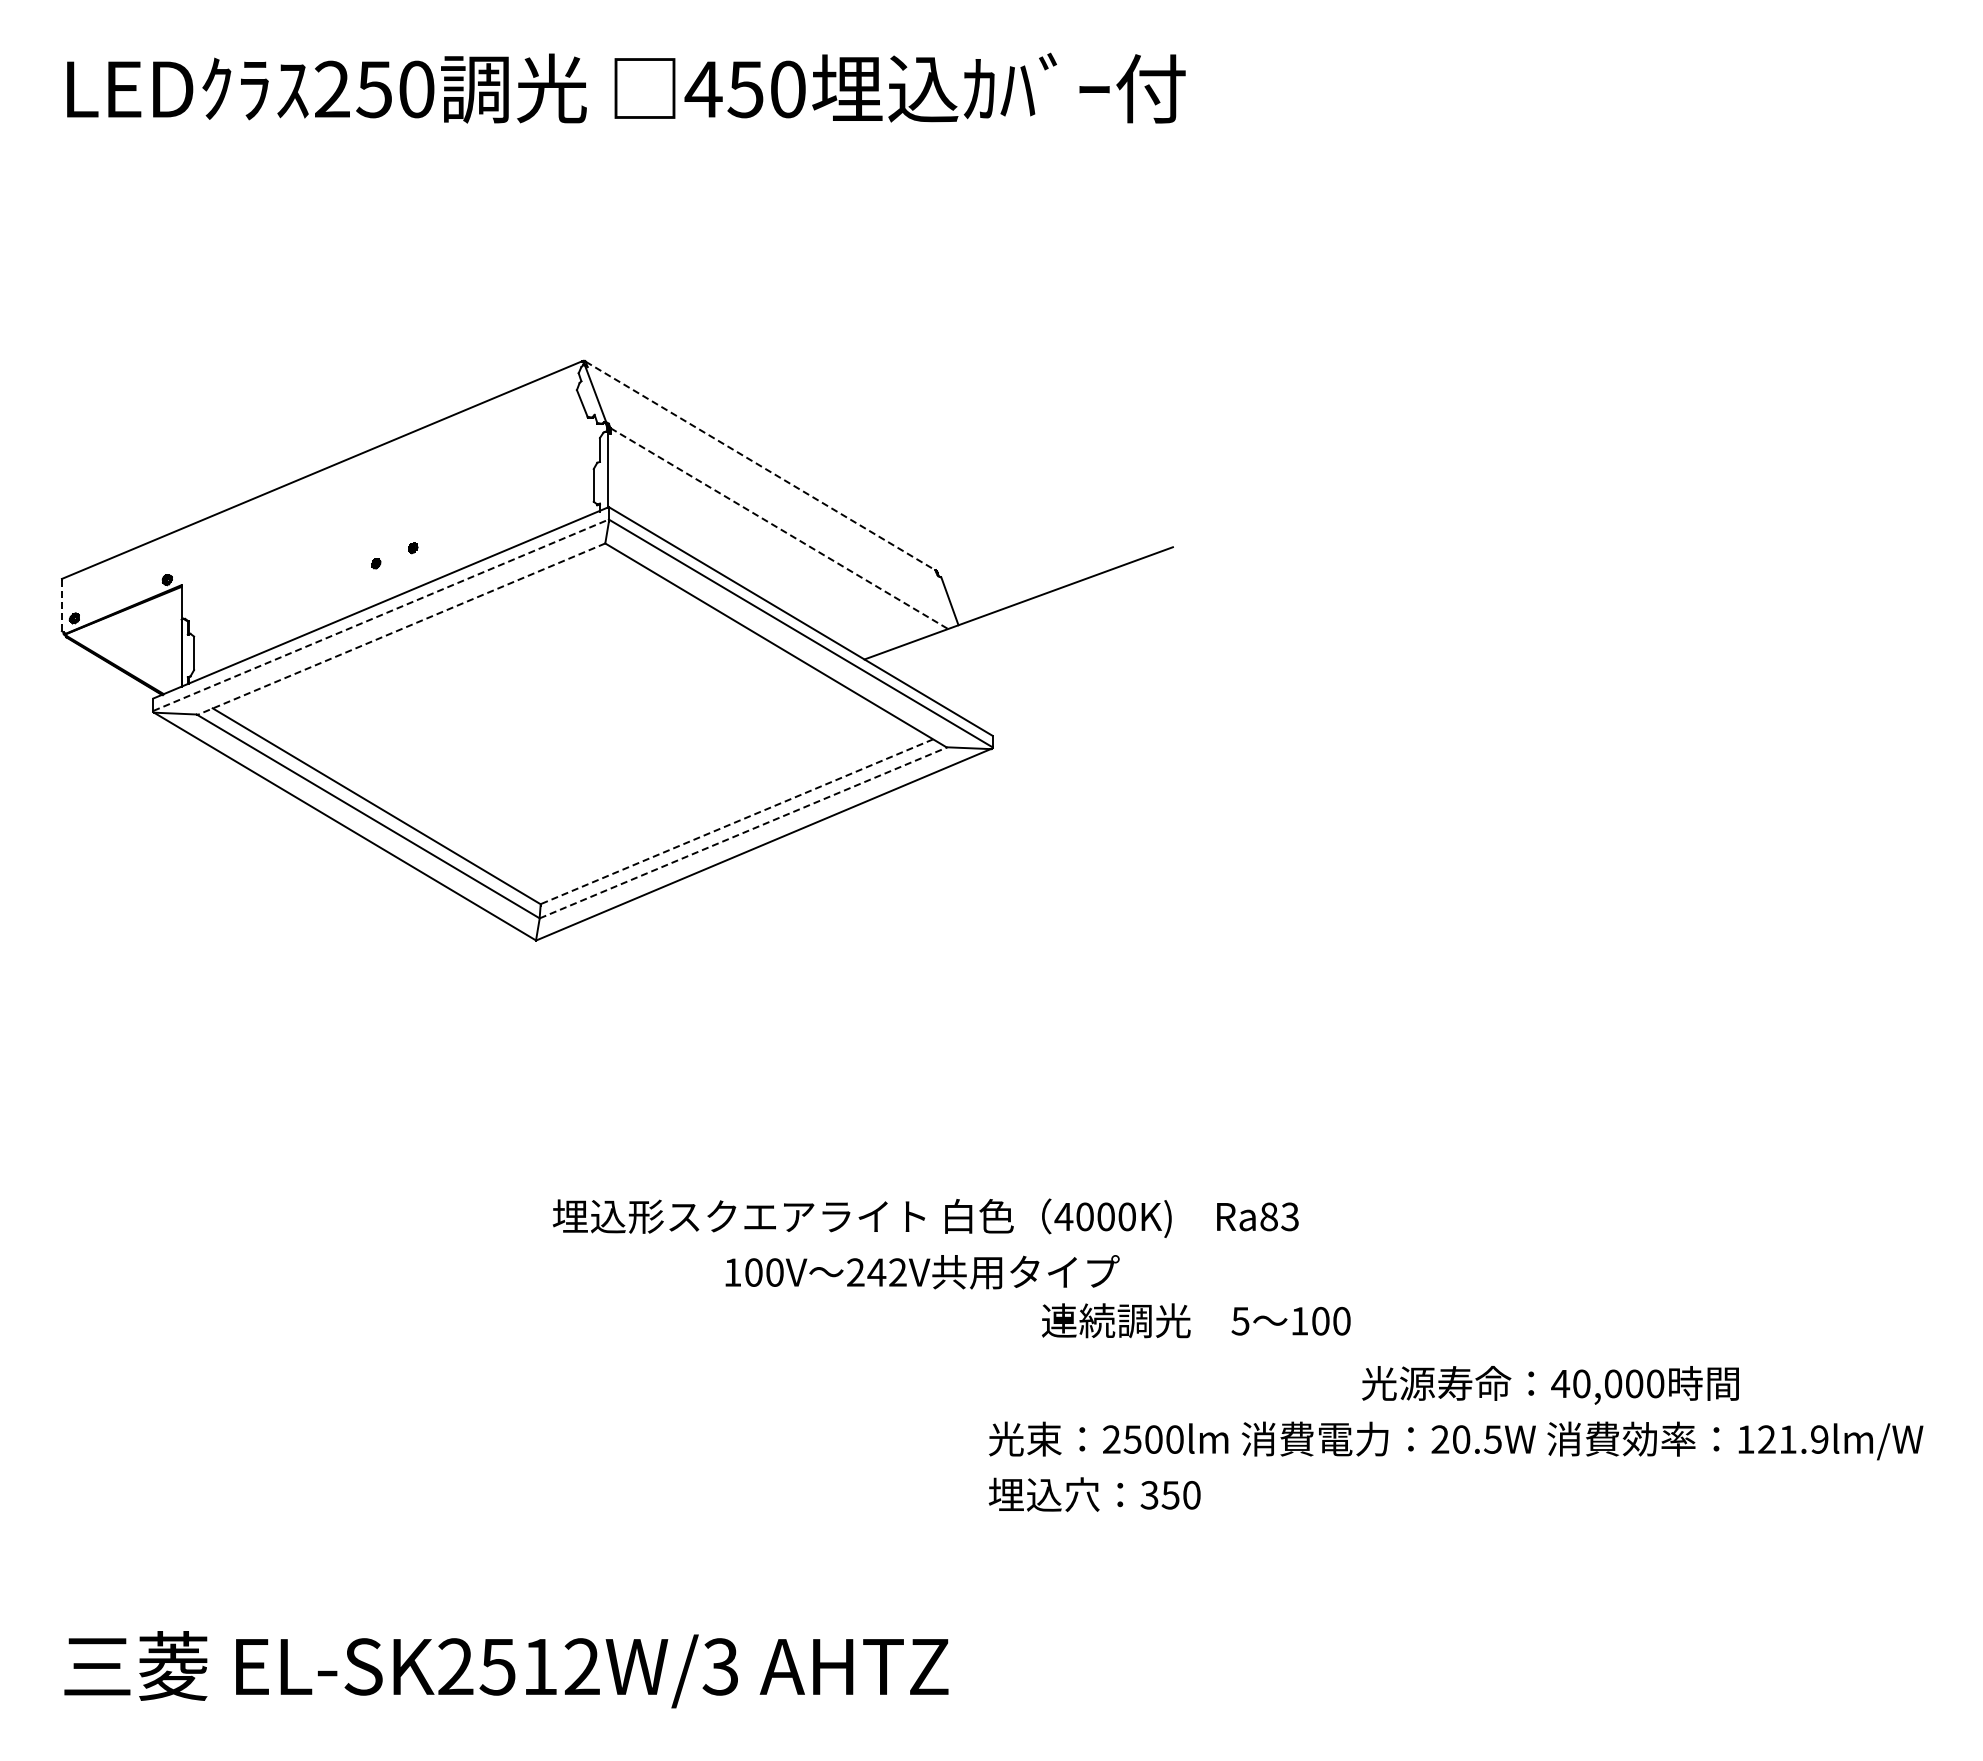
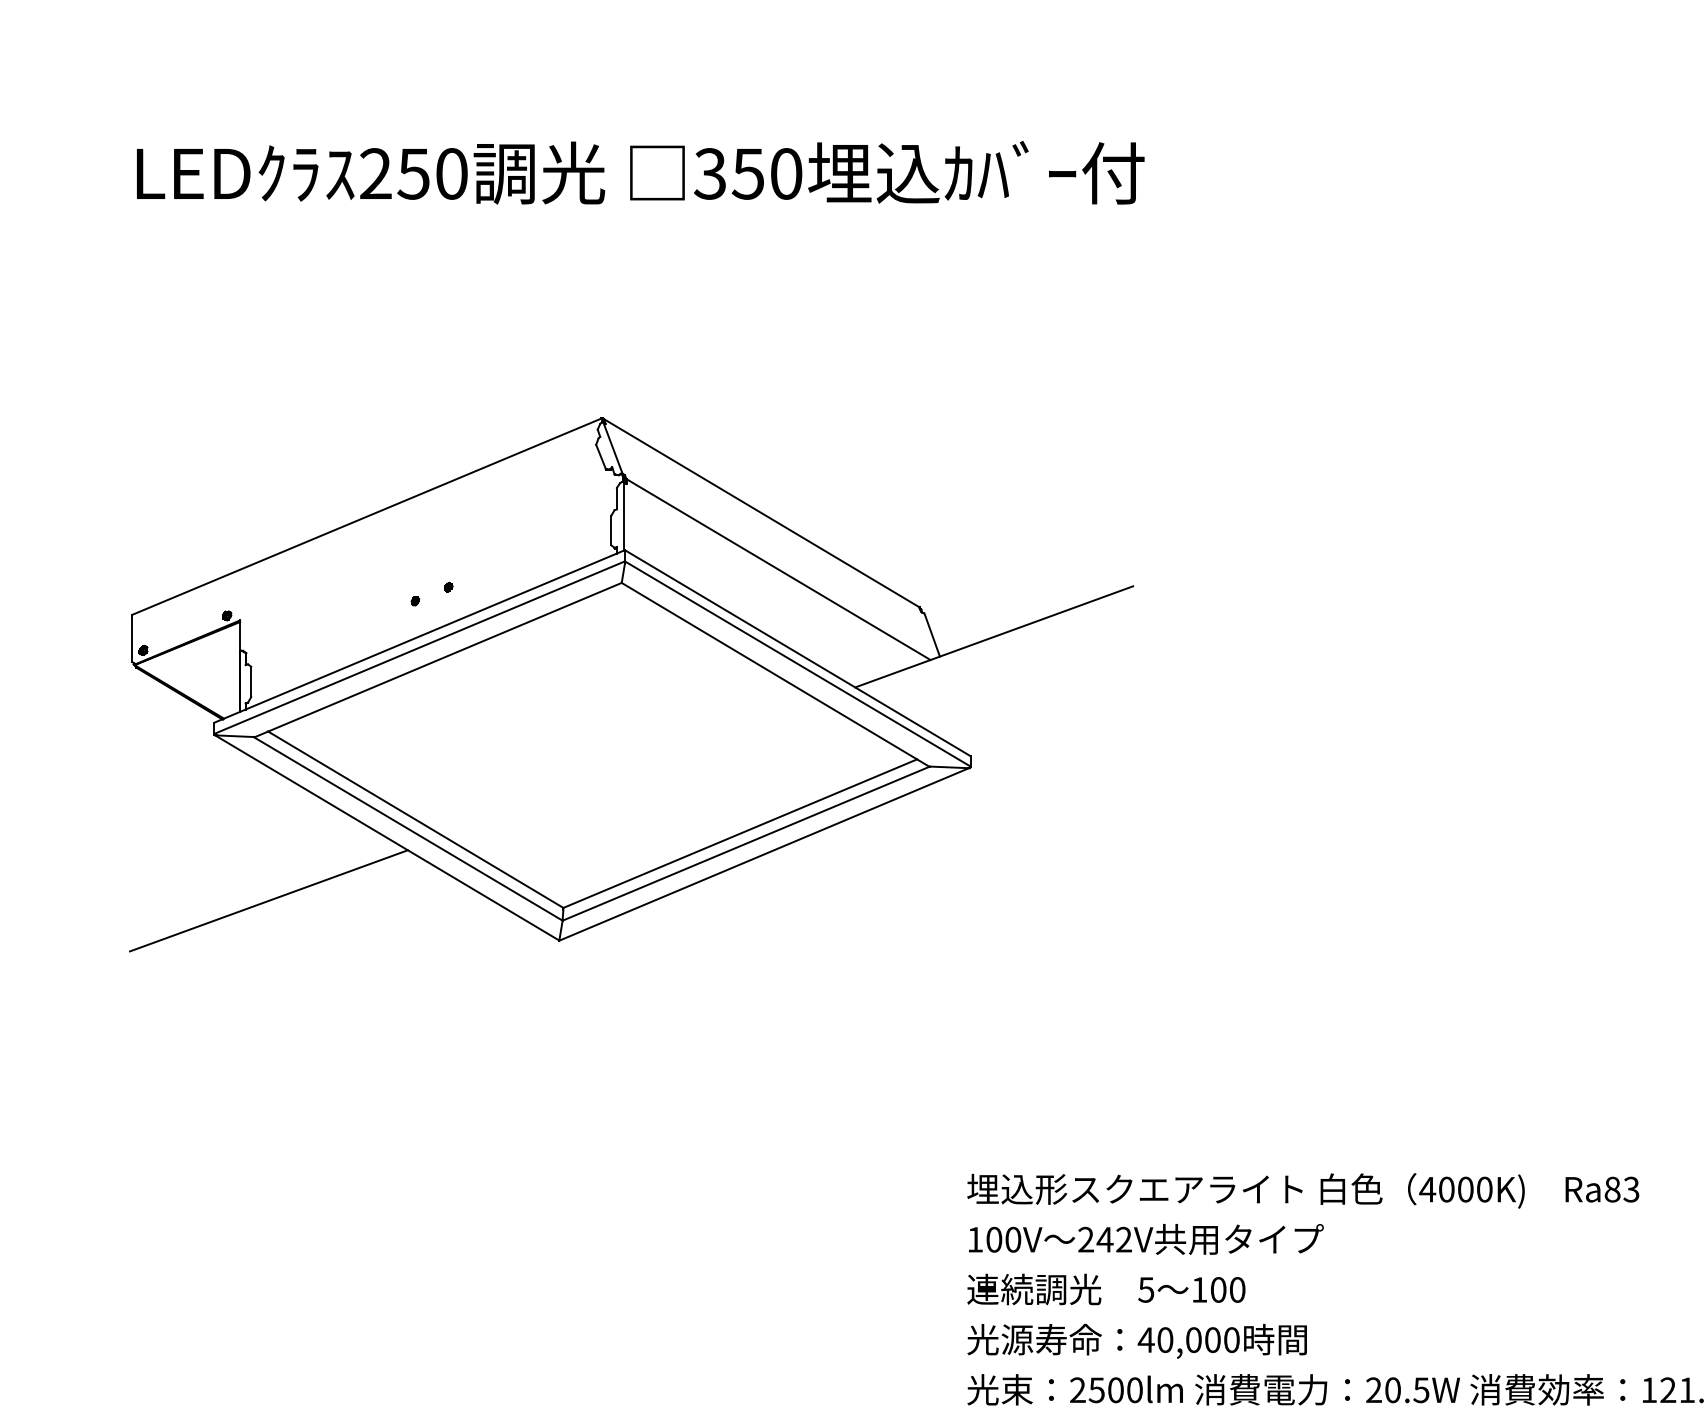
text: (703, 89) -> (710, 173), 450 -> 350
line: (760, 466) -> (761, 513), dashed -> solid
line: (779, 528) -> (778, 569), dashed -> solid
line: (61, 605) -> (131, 638), dashed -> solid
line: (381, 615) -> (420, 647), dashed -> solid
line: (401, 628) -> (438, 659), dashed -> solid
line: (736, 821) -> (739, 833), dashed -> solid
line: (744, 832) -> (747, 843), dashed -> solid
line: (213, 896) -> (268, 900), added
text: (925, 1217) -> (1302, 1190), moved
text: (922, 1272) -> (1146, 1239), moved
text: (1196, 1320) -> (1106, 1289), moved
text: (1550, 1385) -> (1137, 1341), moved

